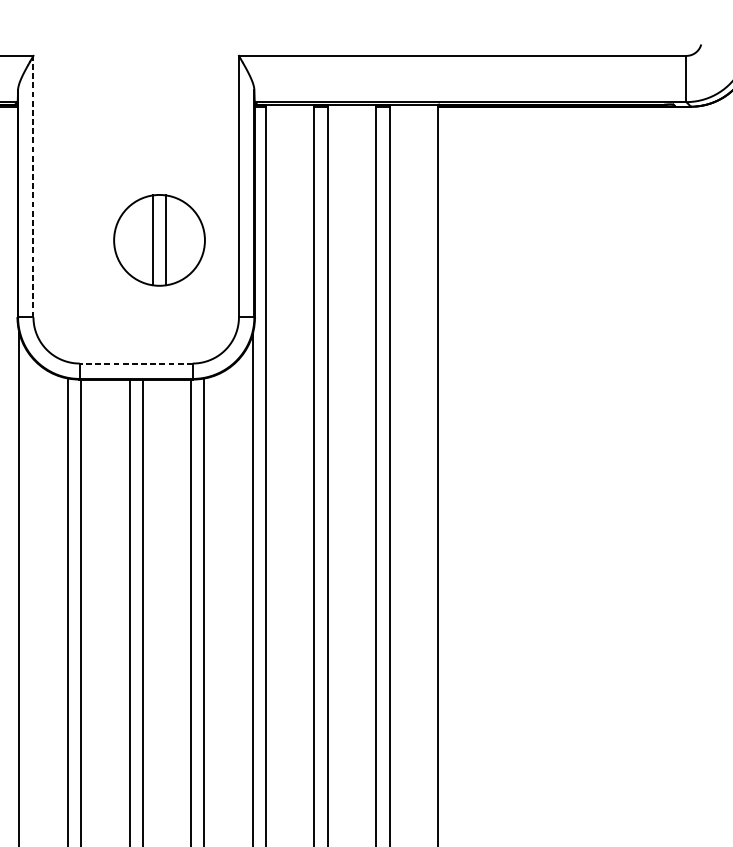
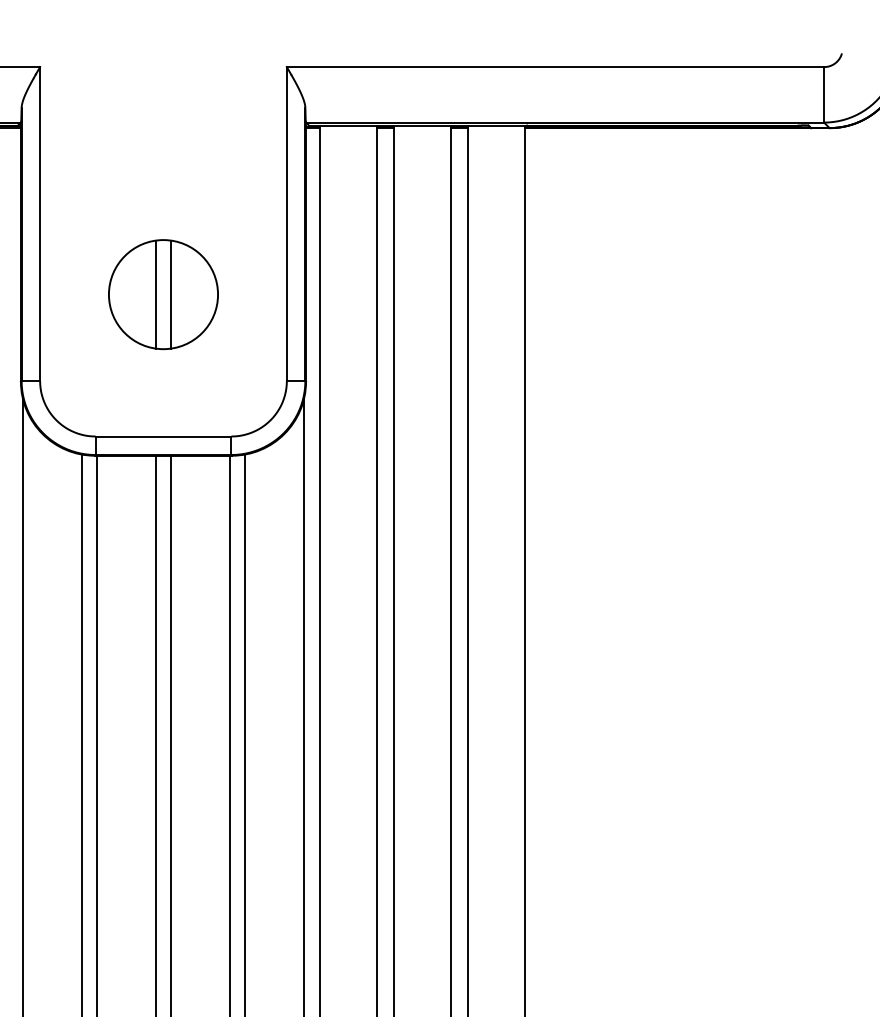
line: (33, 186) -> (40, 224), dashed -> solid
part: (159, 240) -> (163, 294), moved
line: (136, 363) -> (163, 436), dashed -> solid

